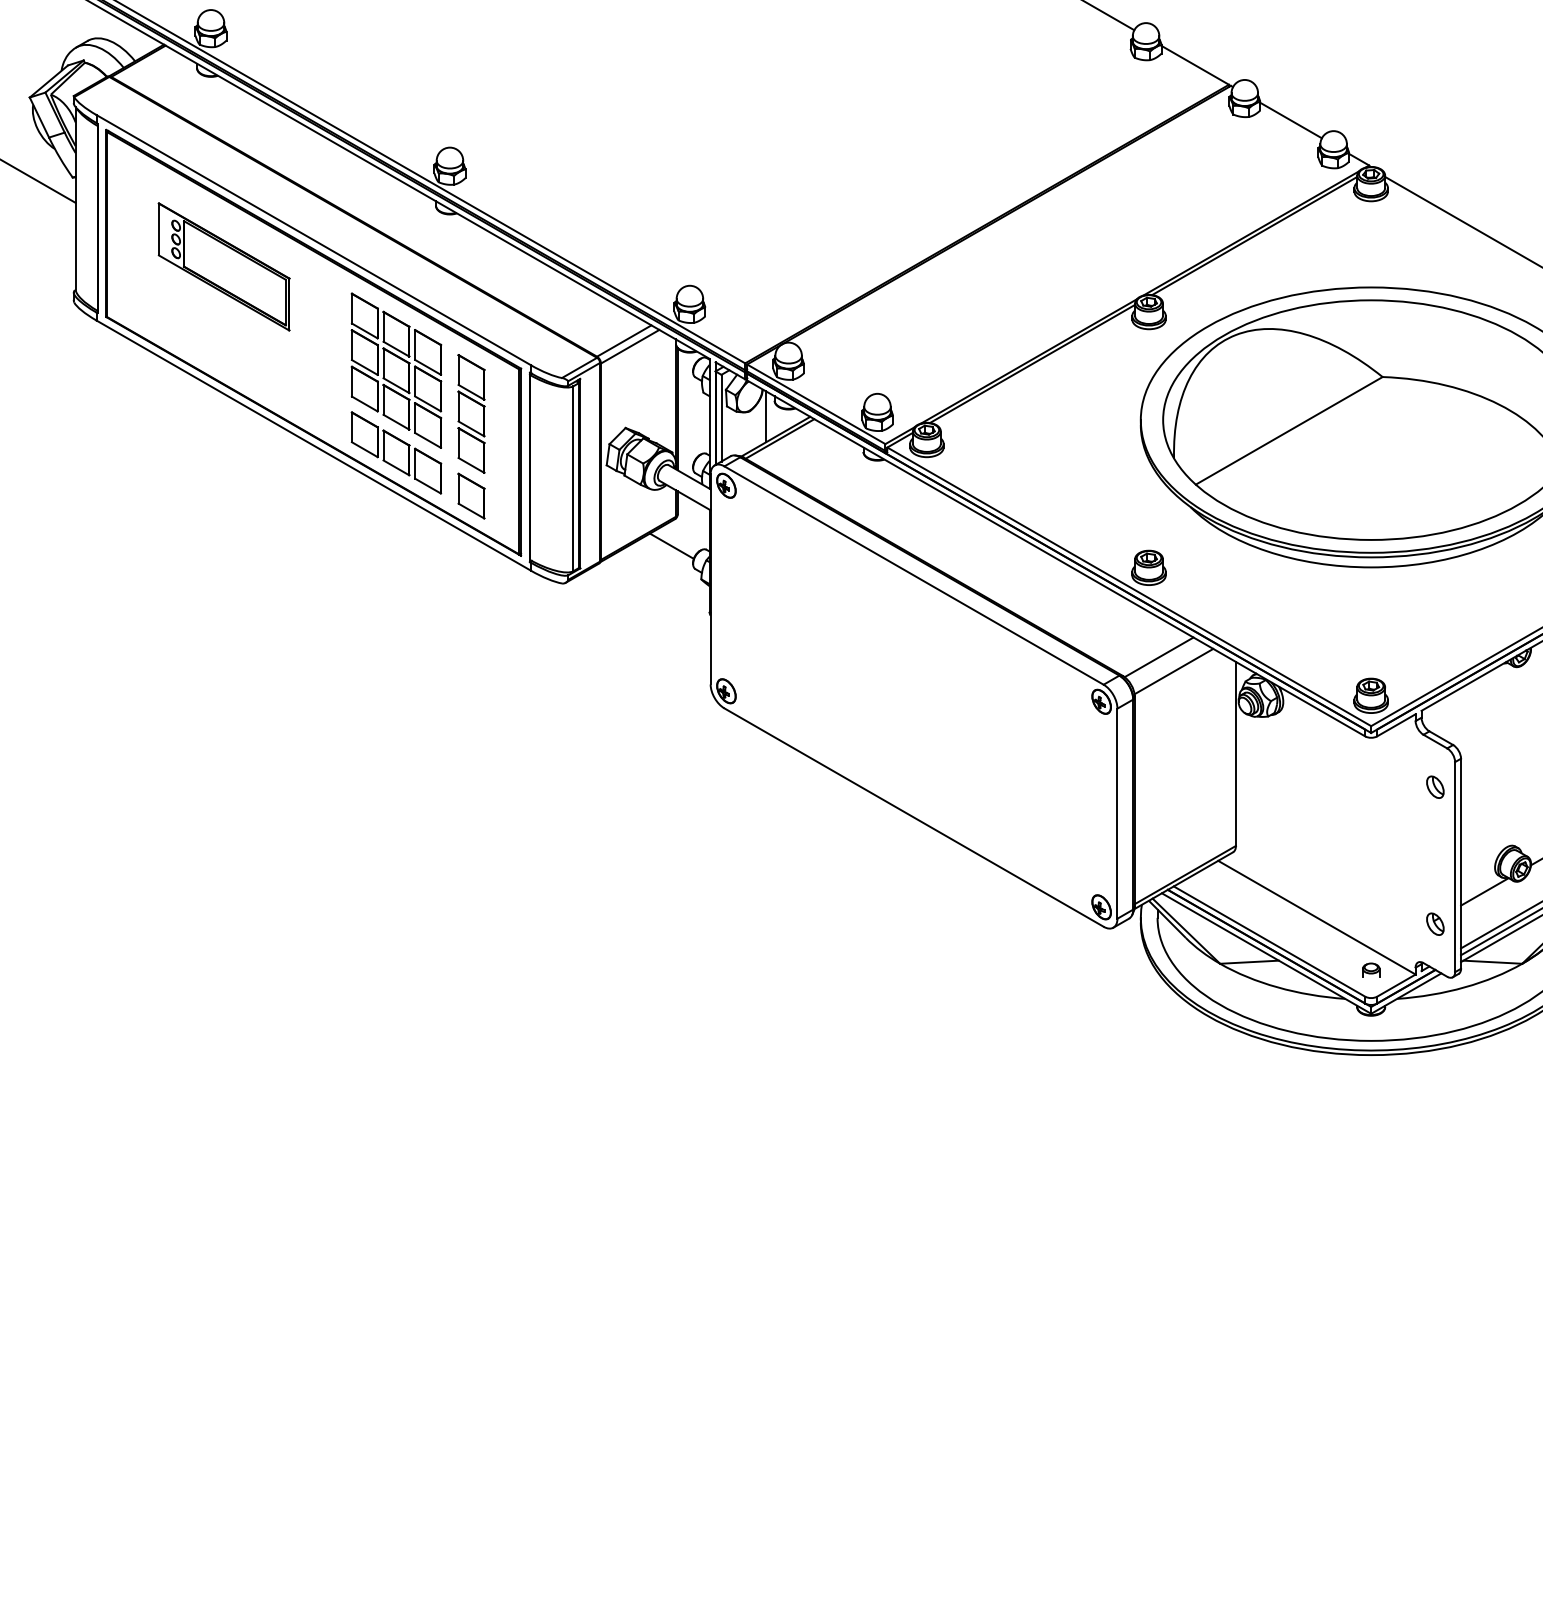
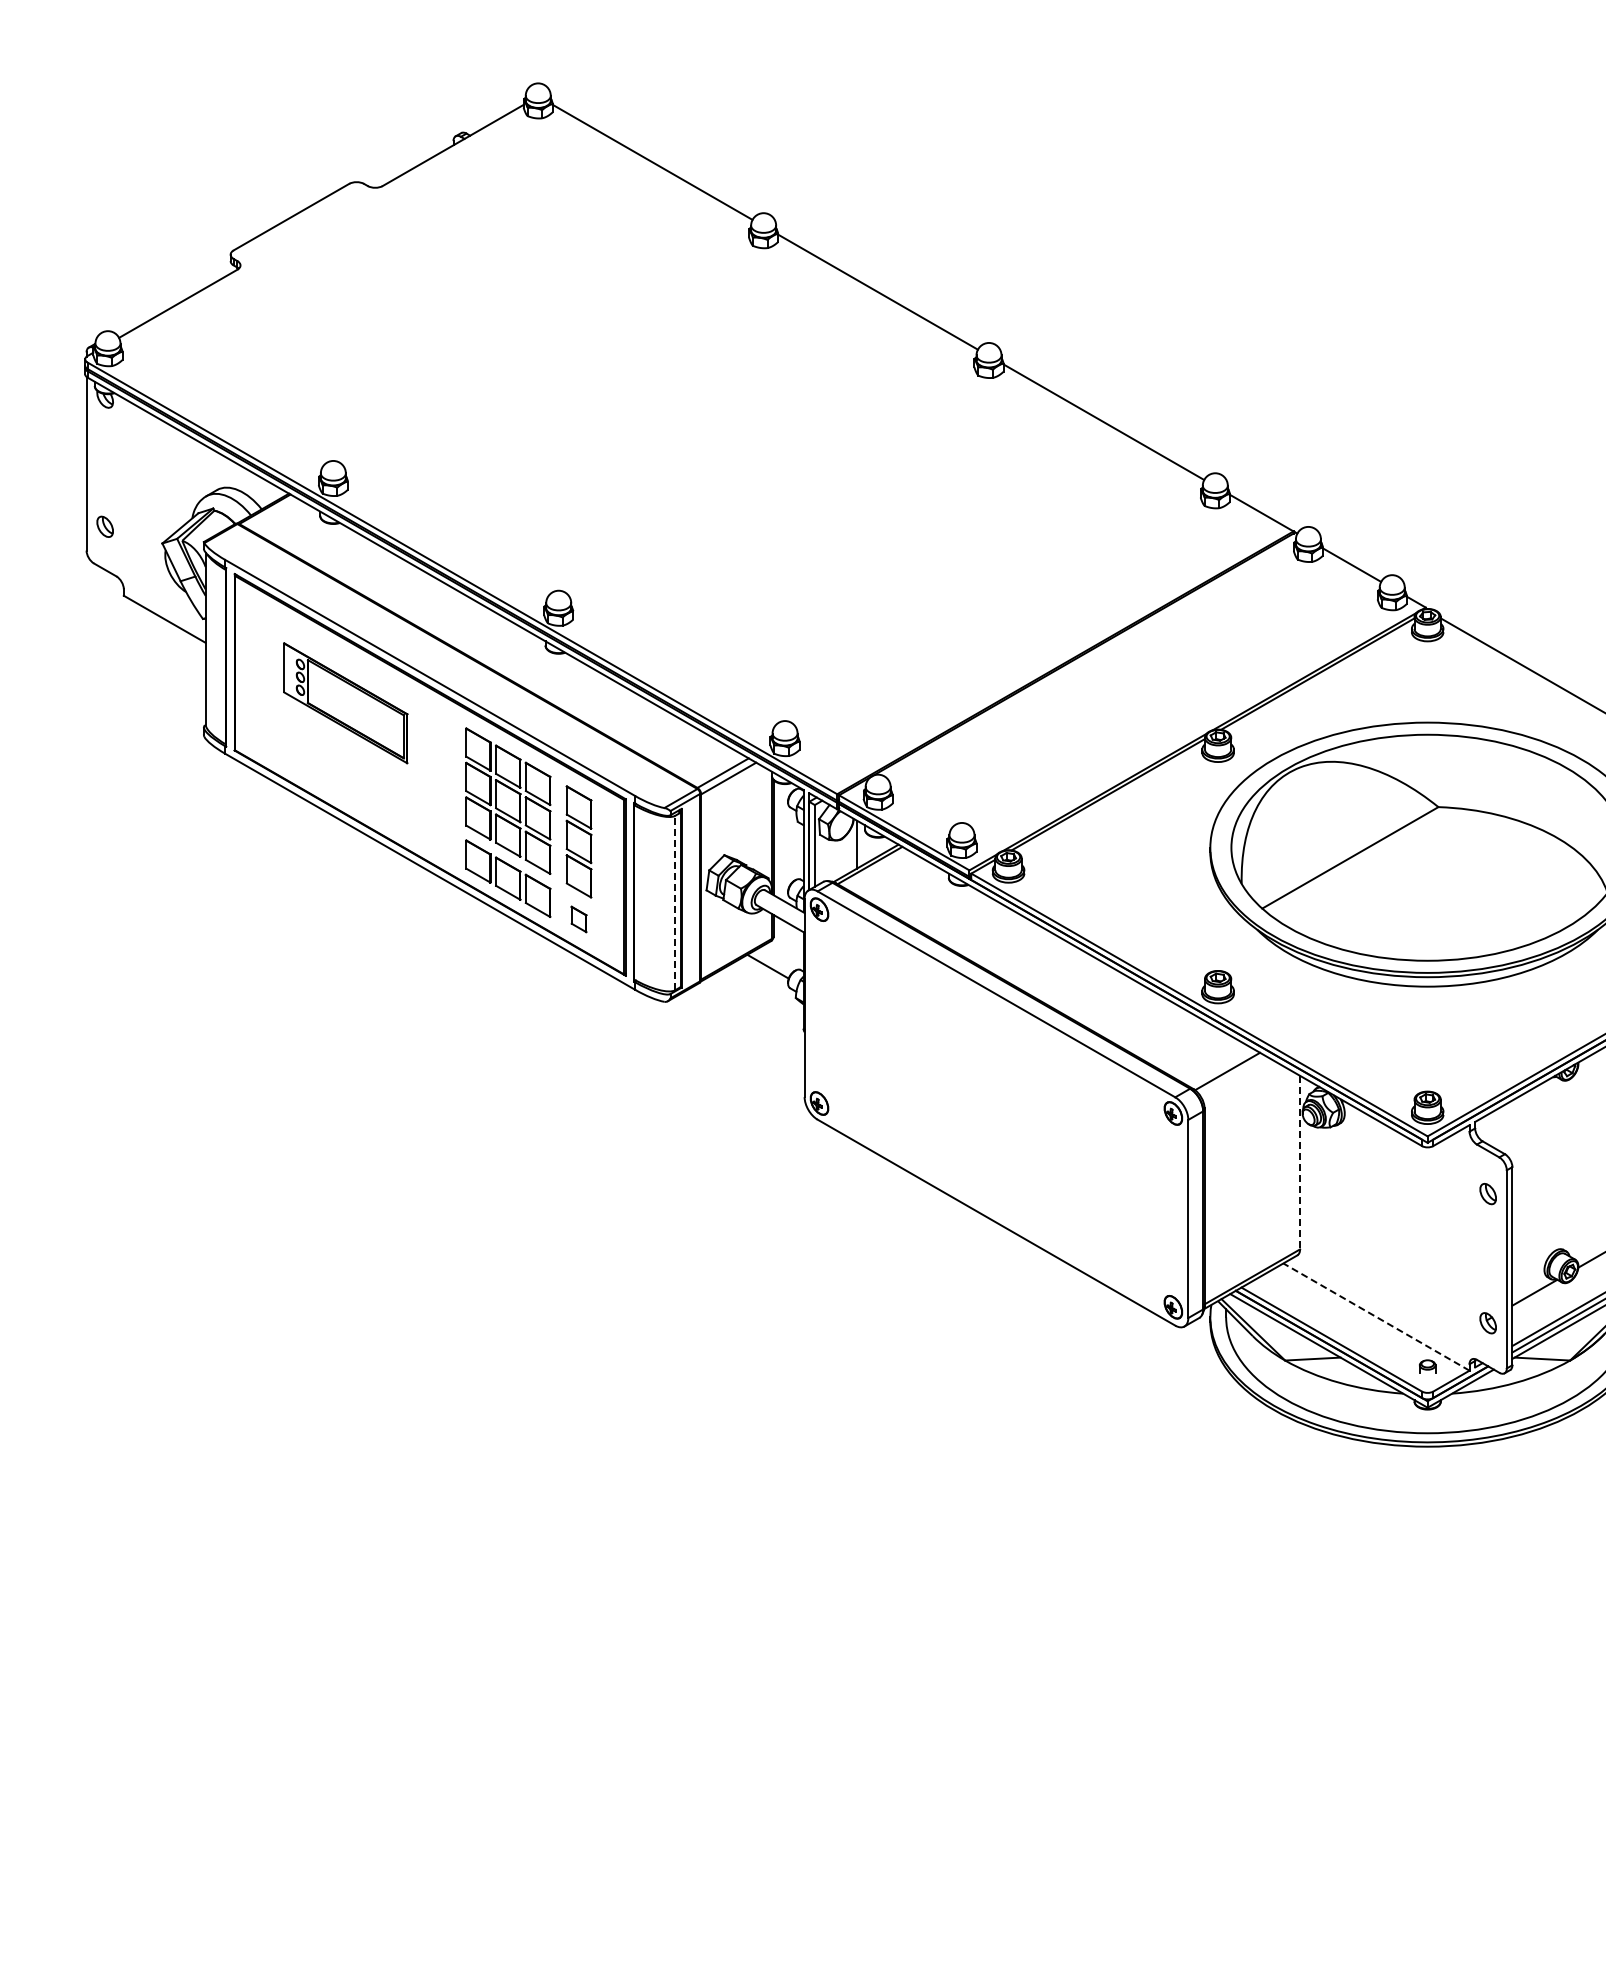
line: (573, 478) -> (675, 902), solid -> dashed
part: (470, 496) -> (578, 919), size x0.6
line: (1173, 671) -> (1241, 1084), removed
line: (1236, 753) -> (1300, 1162), solid -> dashed
line: (1316, 917) -> (1376, 1316), solid -> dashed

